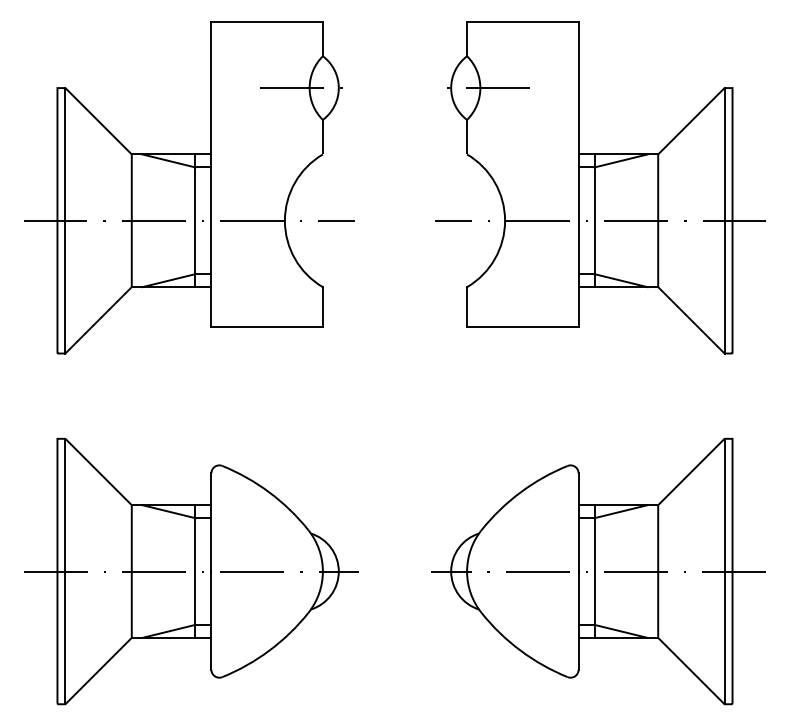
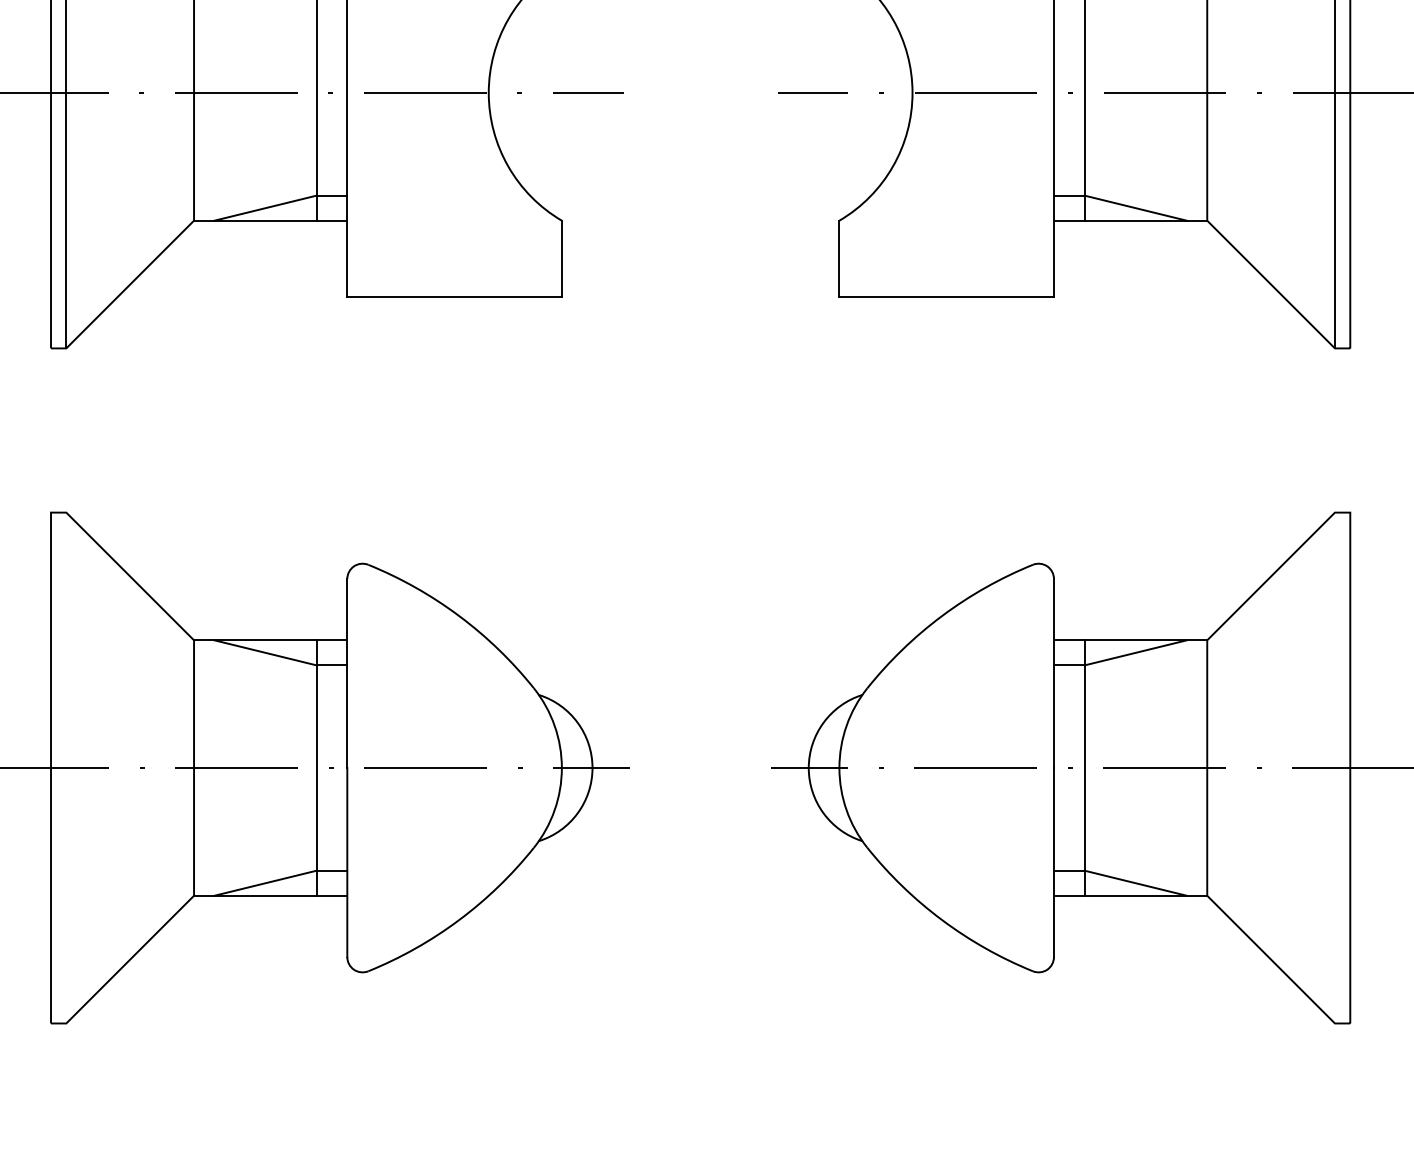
line: (65, 571) -> (66, 767), removed
line: (724, 571) -> (1334, 767), removed

